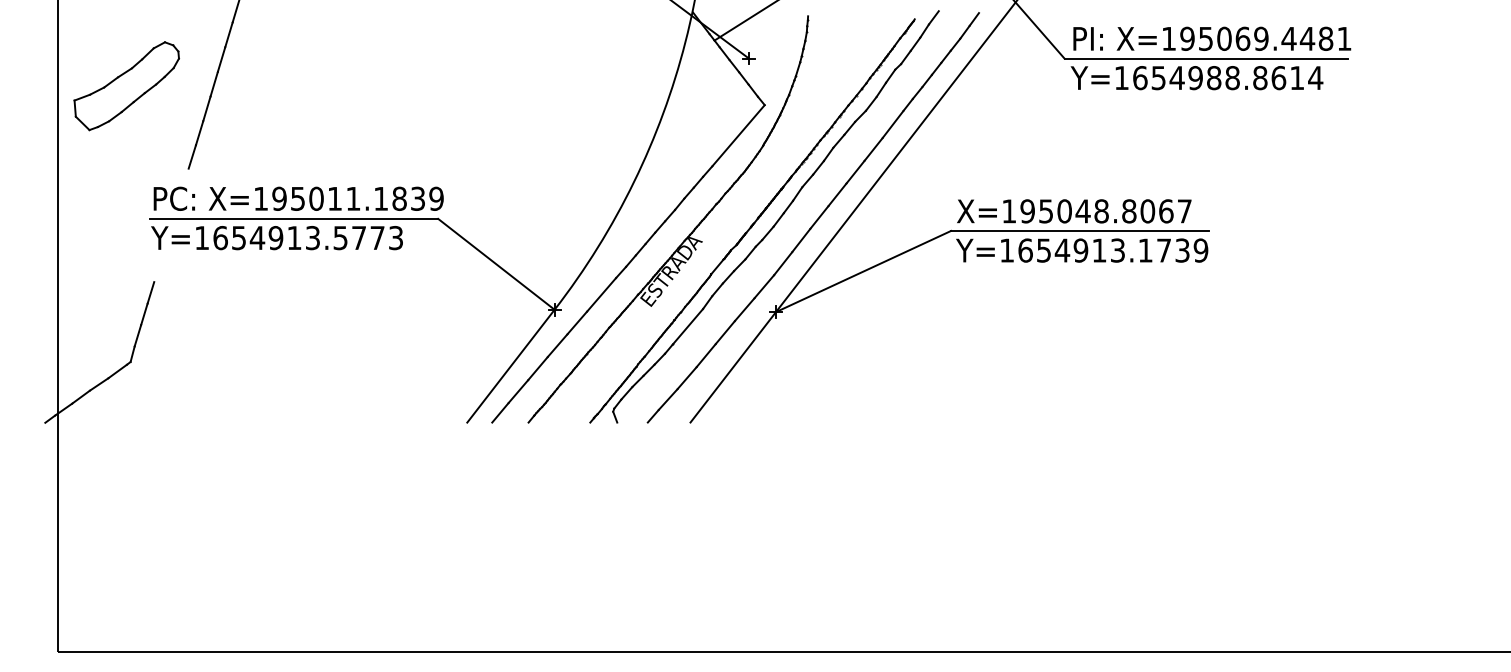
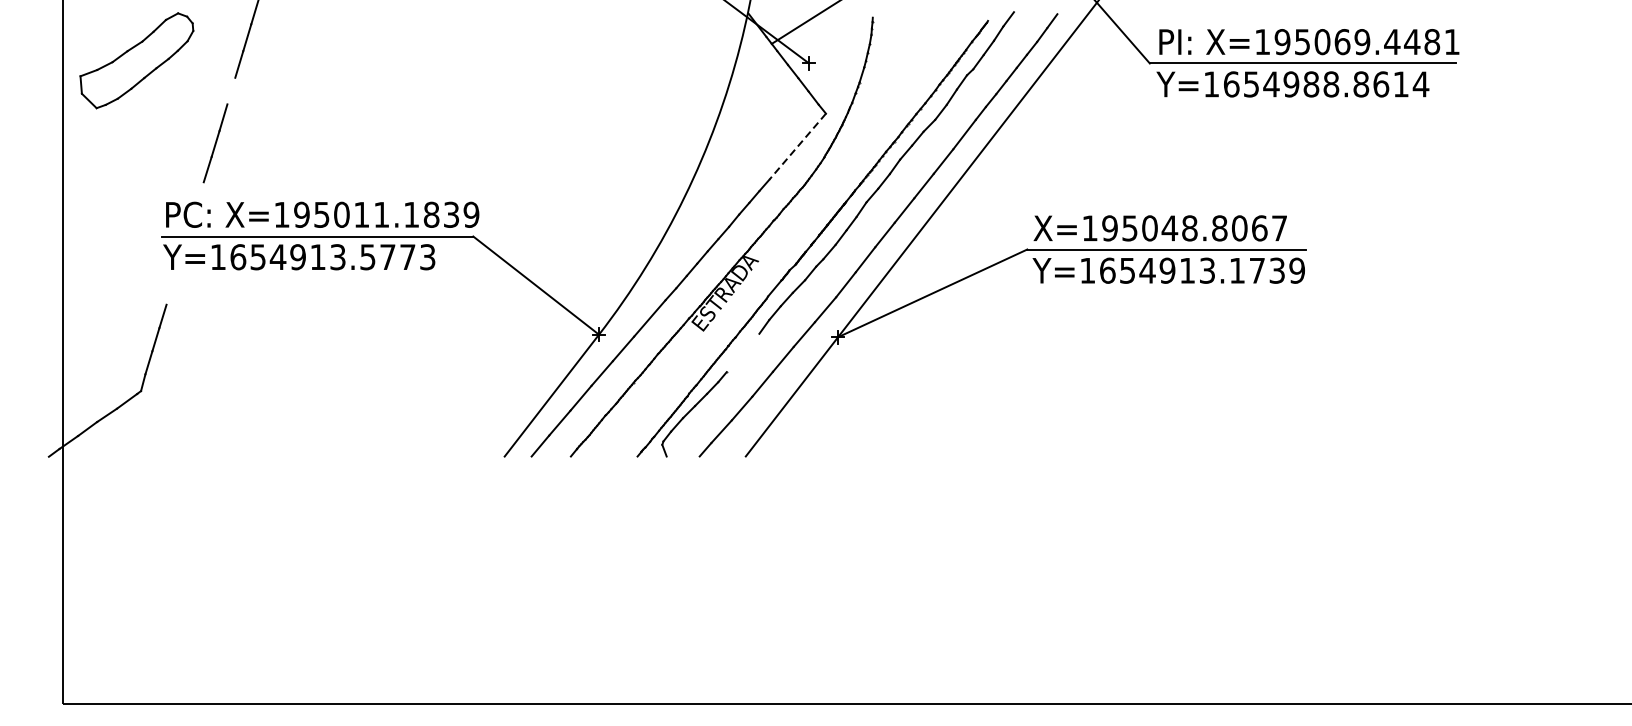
line: (213, 83) -> (230, 90), removed
part: (126, 86) -> (136, 61), moved
line: (738, 136) -> (797, 147), solid -> dashed
line: (687, 326) -> (742, 352), removed

